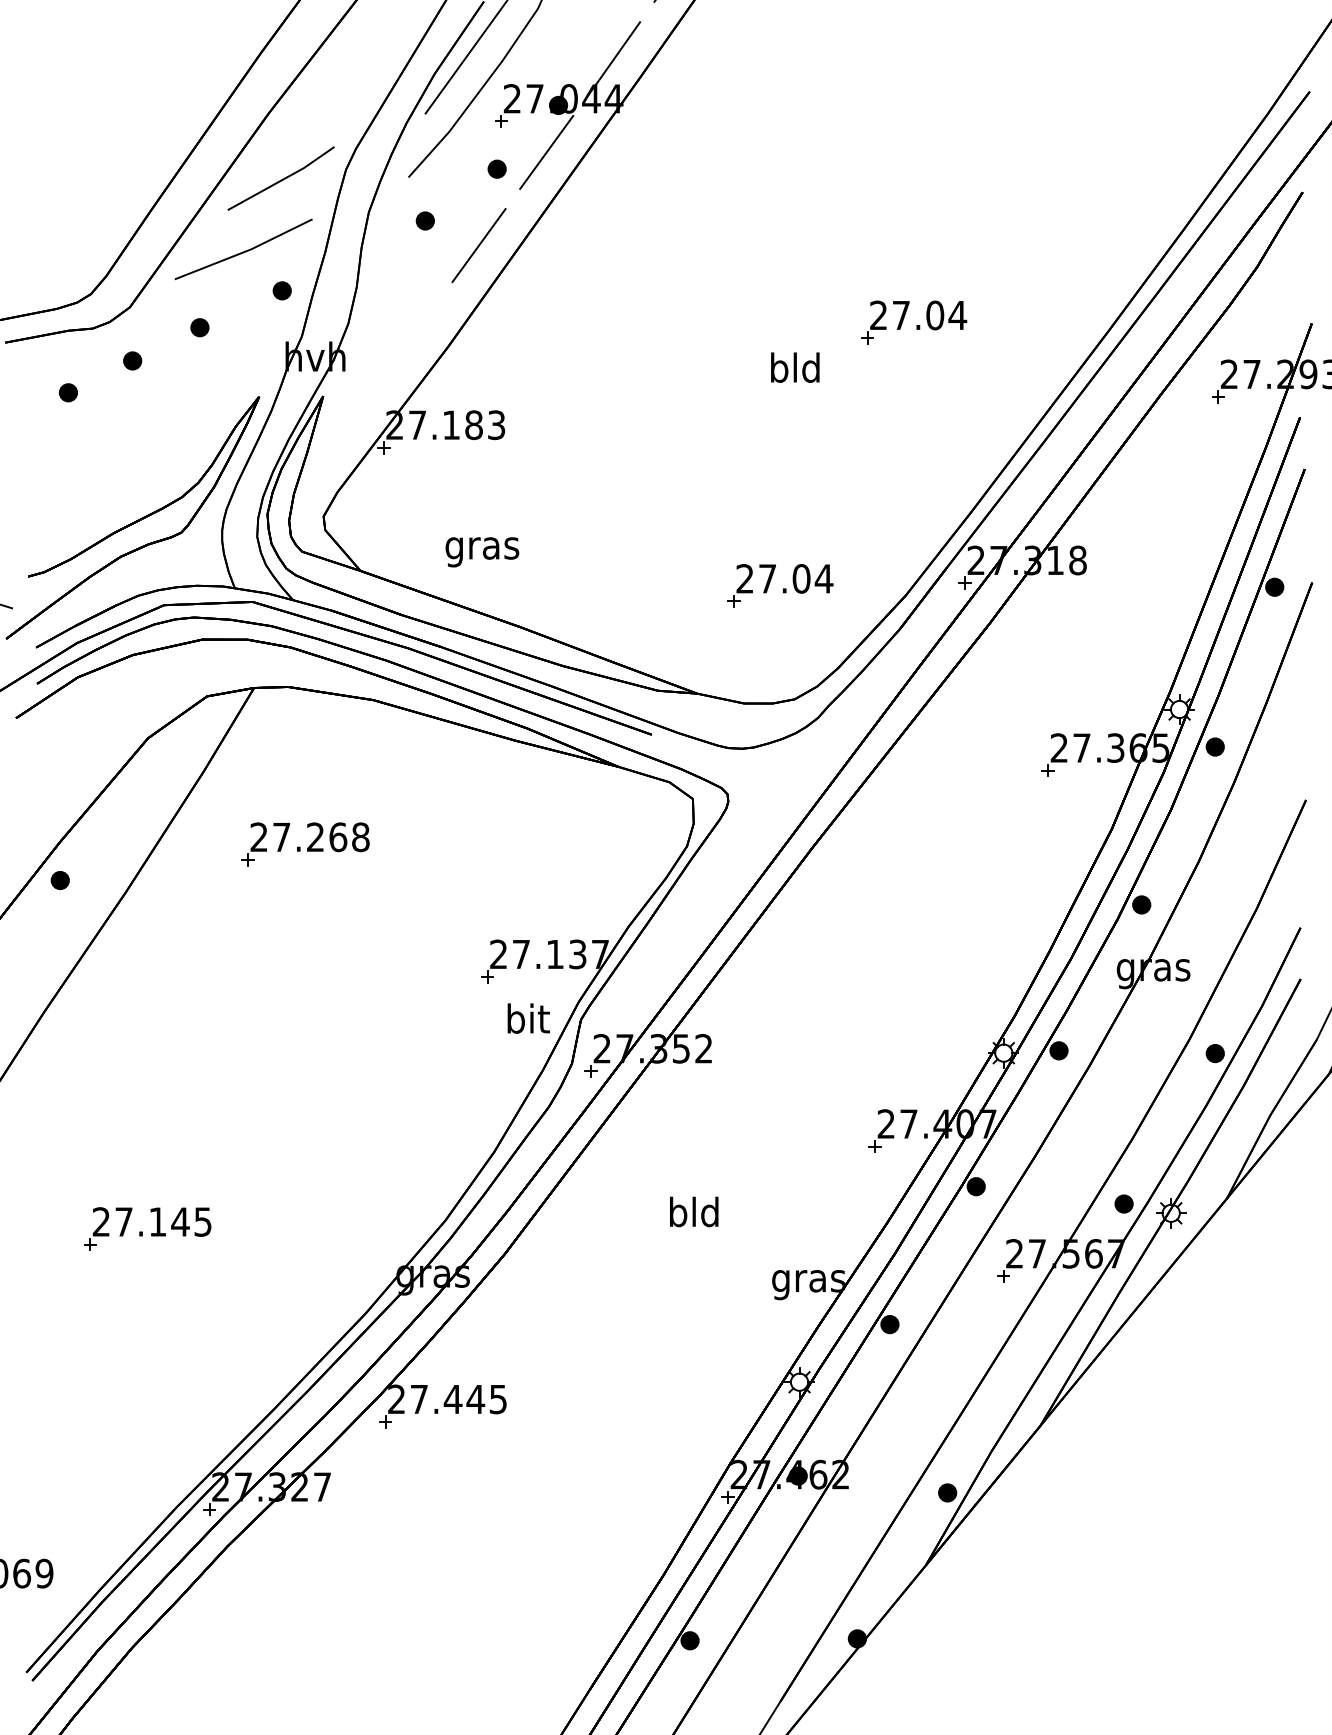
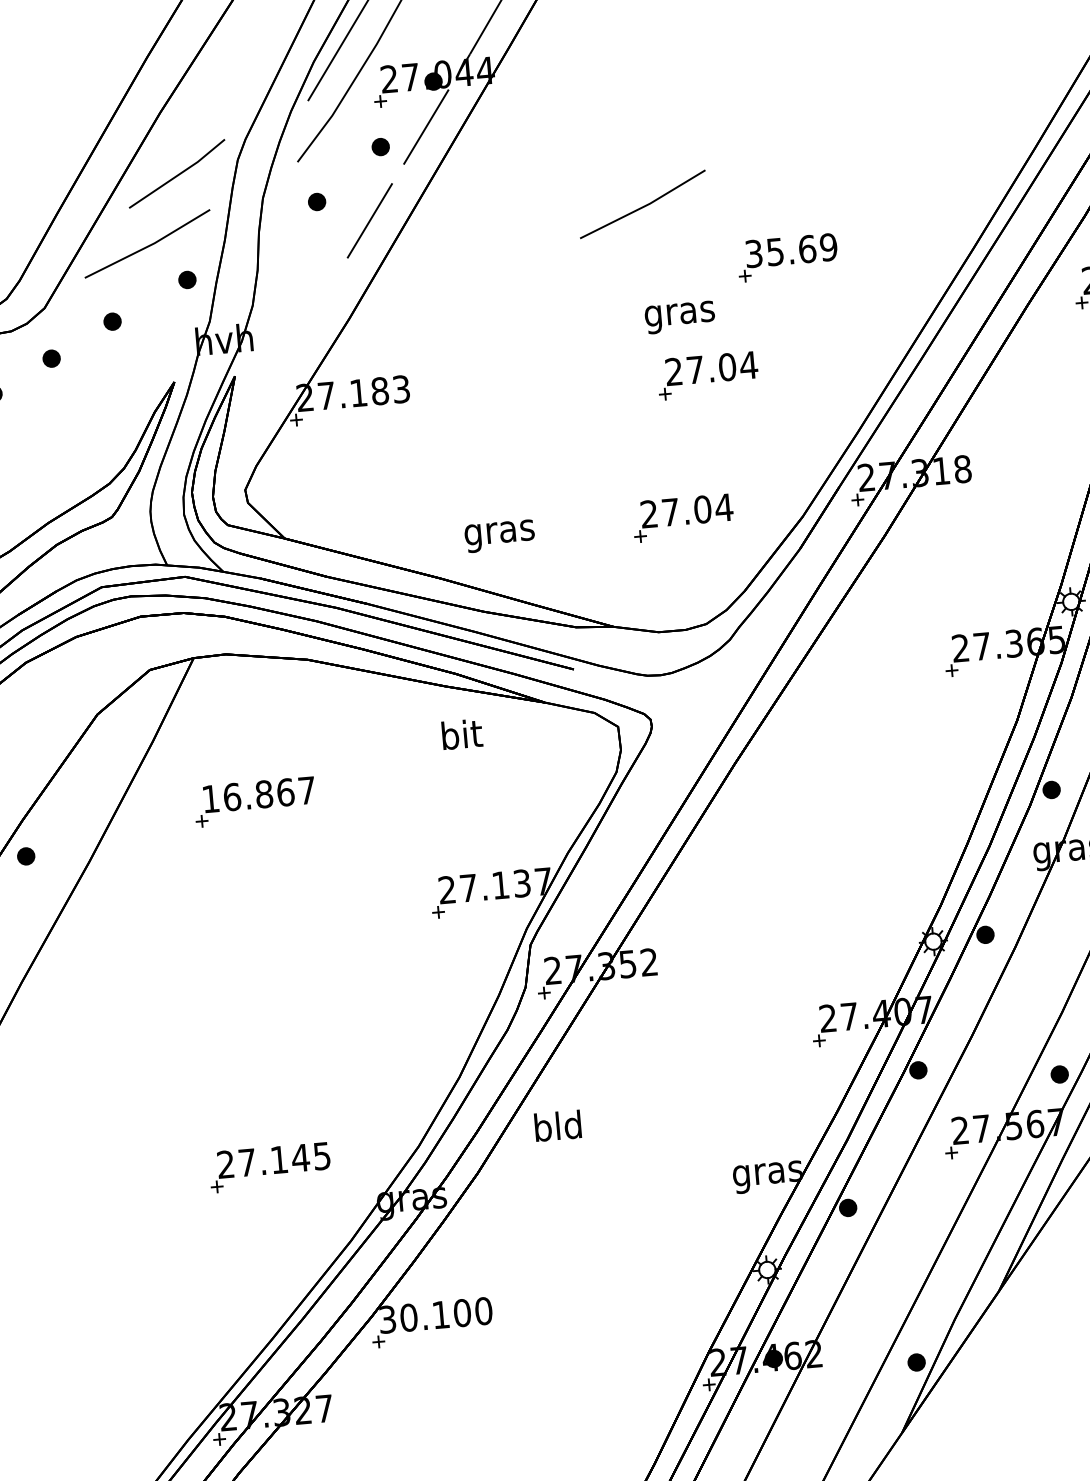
line: (768, 254) -> (644, 205), added
text: (918, 315) -> (791, 250), 27.04 -> 35.69
text: (795, 371) -> (679, 313), bld -> gras
part: (819, 438) -> (708, 375), added
text: (482, 552) -> (500, 536), moved
text: (309, 837) -> (258, 795), 27.268 -> 16.867
text: (528, 1018) -> (462, 734), moved
text: (694, 1211) -> (558, 1125), moved
part: (147, 1228) -> (270, 1166), moved
text: (447, 1399) -> (435, 1315), 27.445 -> 30.100

